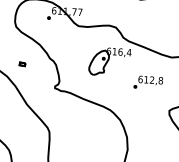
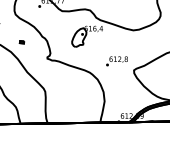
text: (147, 82) -> (116, 61), moved

